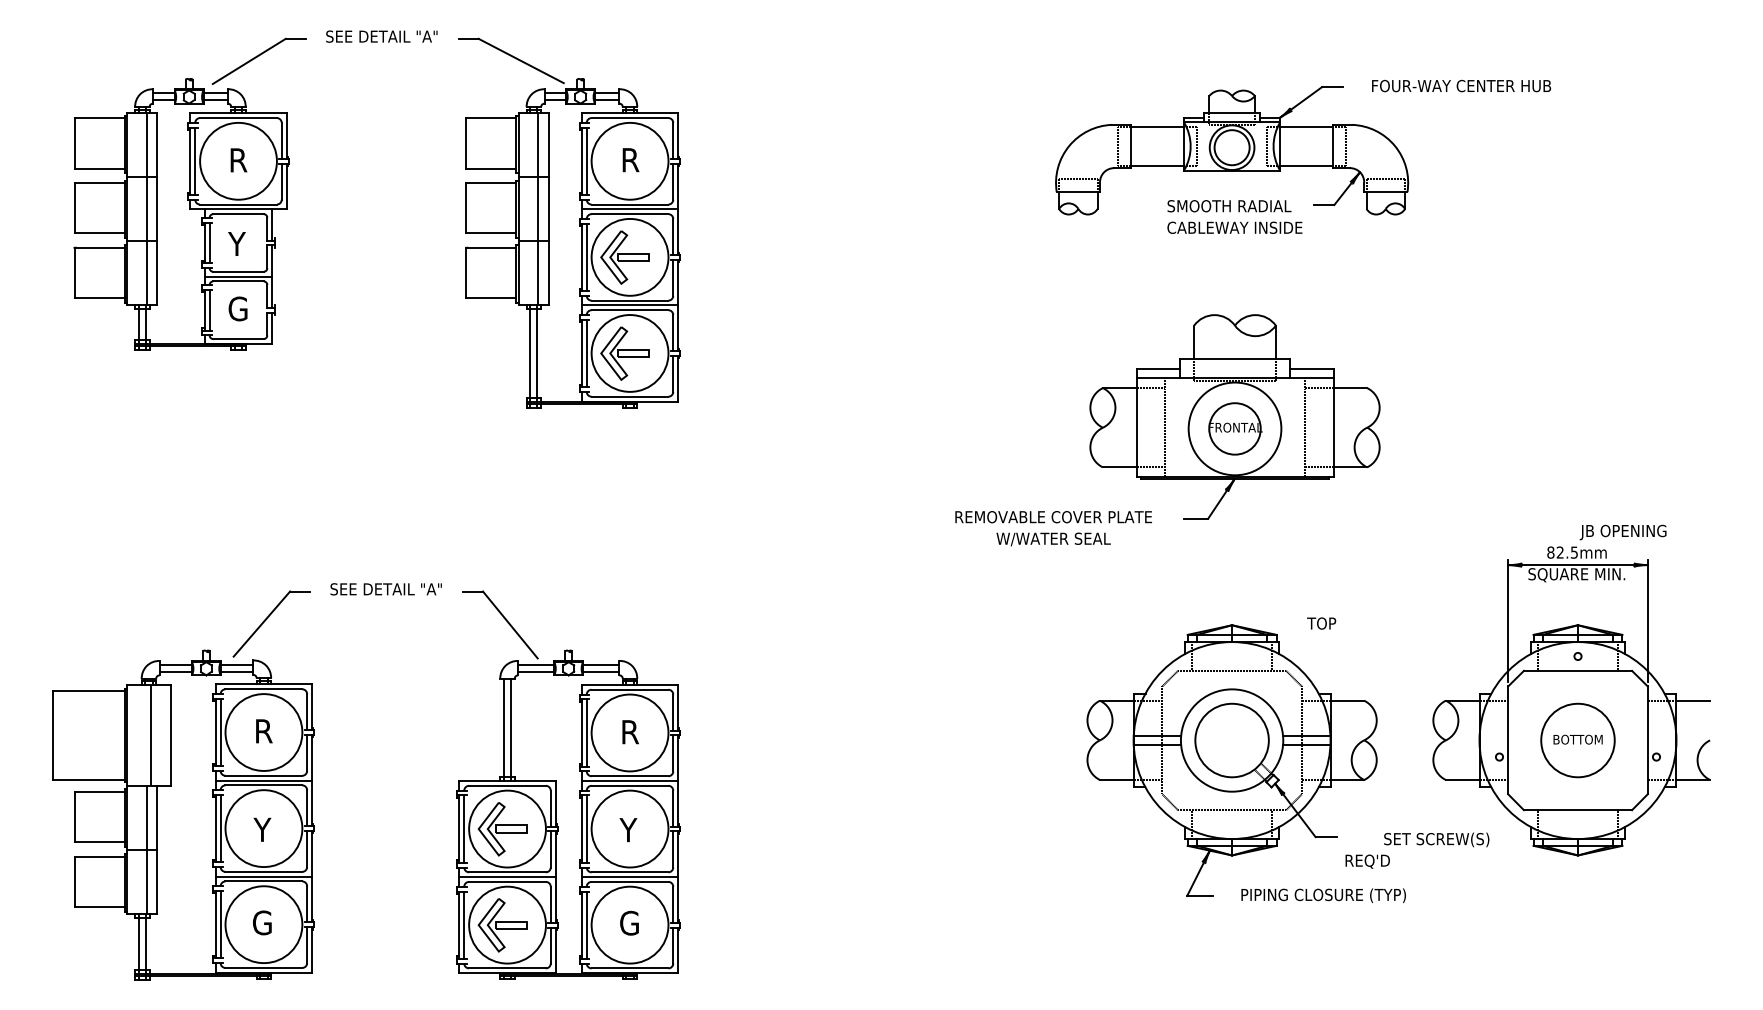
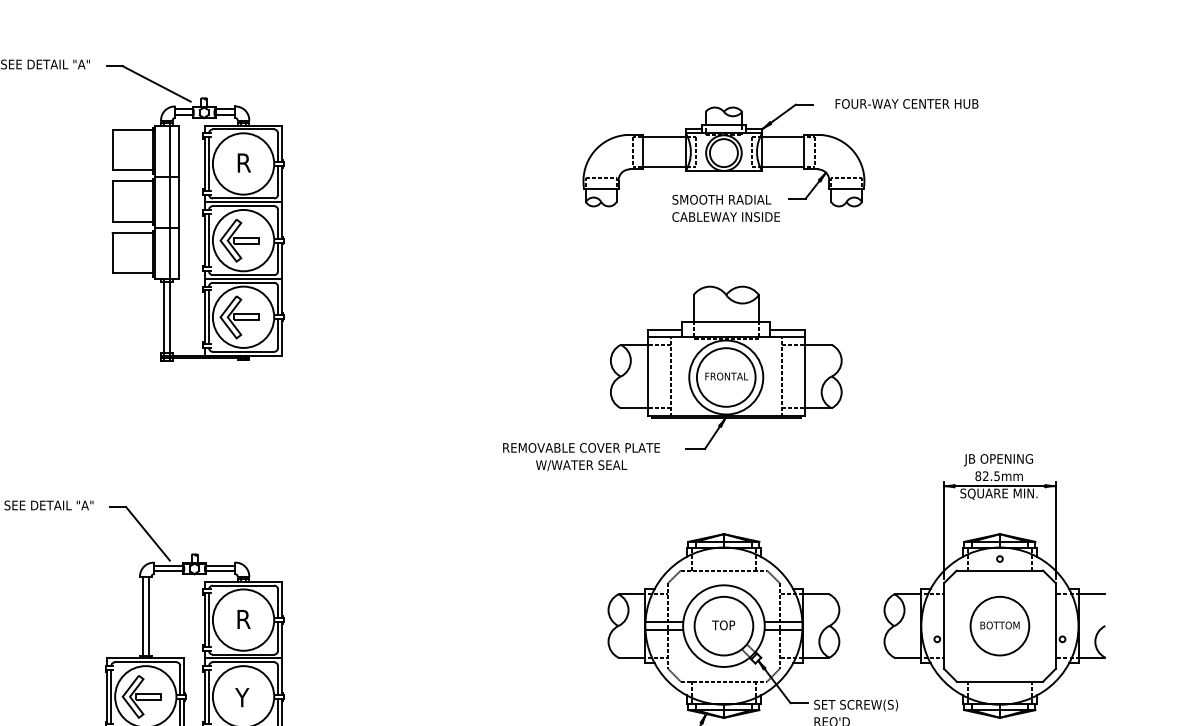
circle: (1234, 428) -> (725, 377), size x1.43
text: (1622, 532) -> (997, 460), moved
text: (1321, 623) -> (723, 625), moved
text: (1436, 839) -> (855, 705), moved

